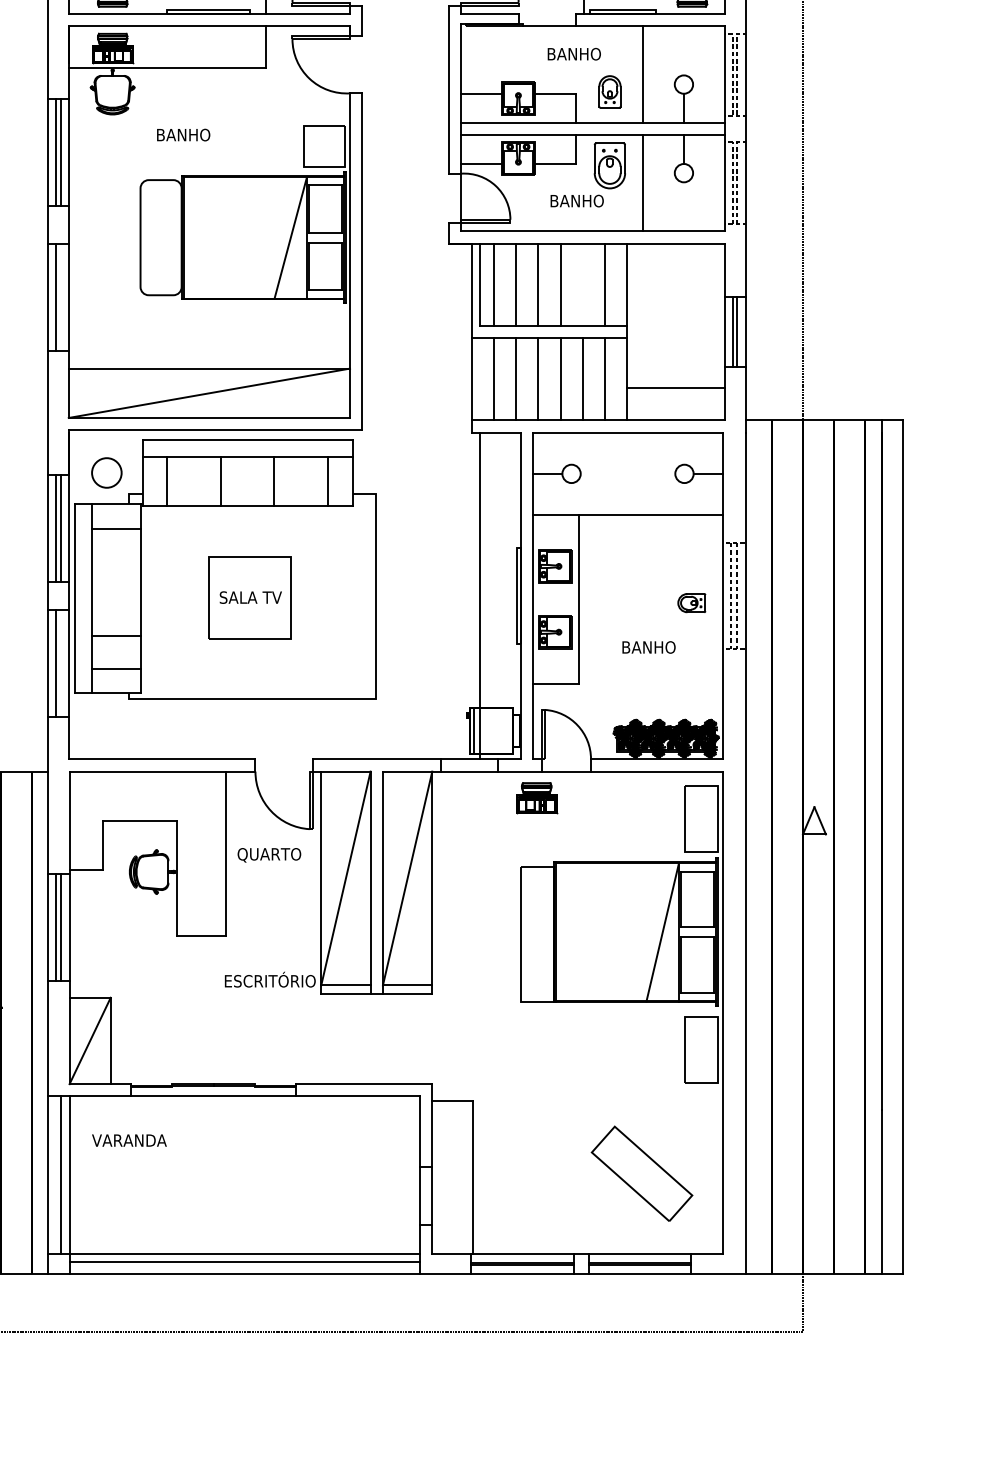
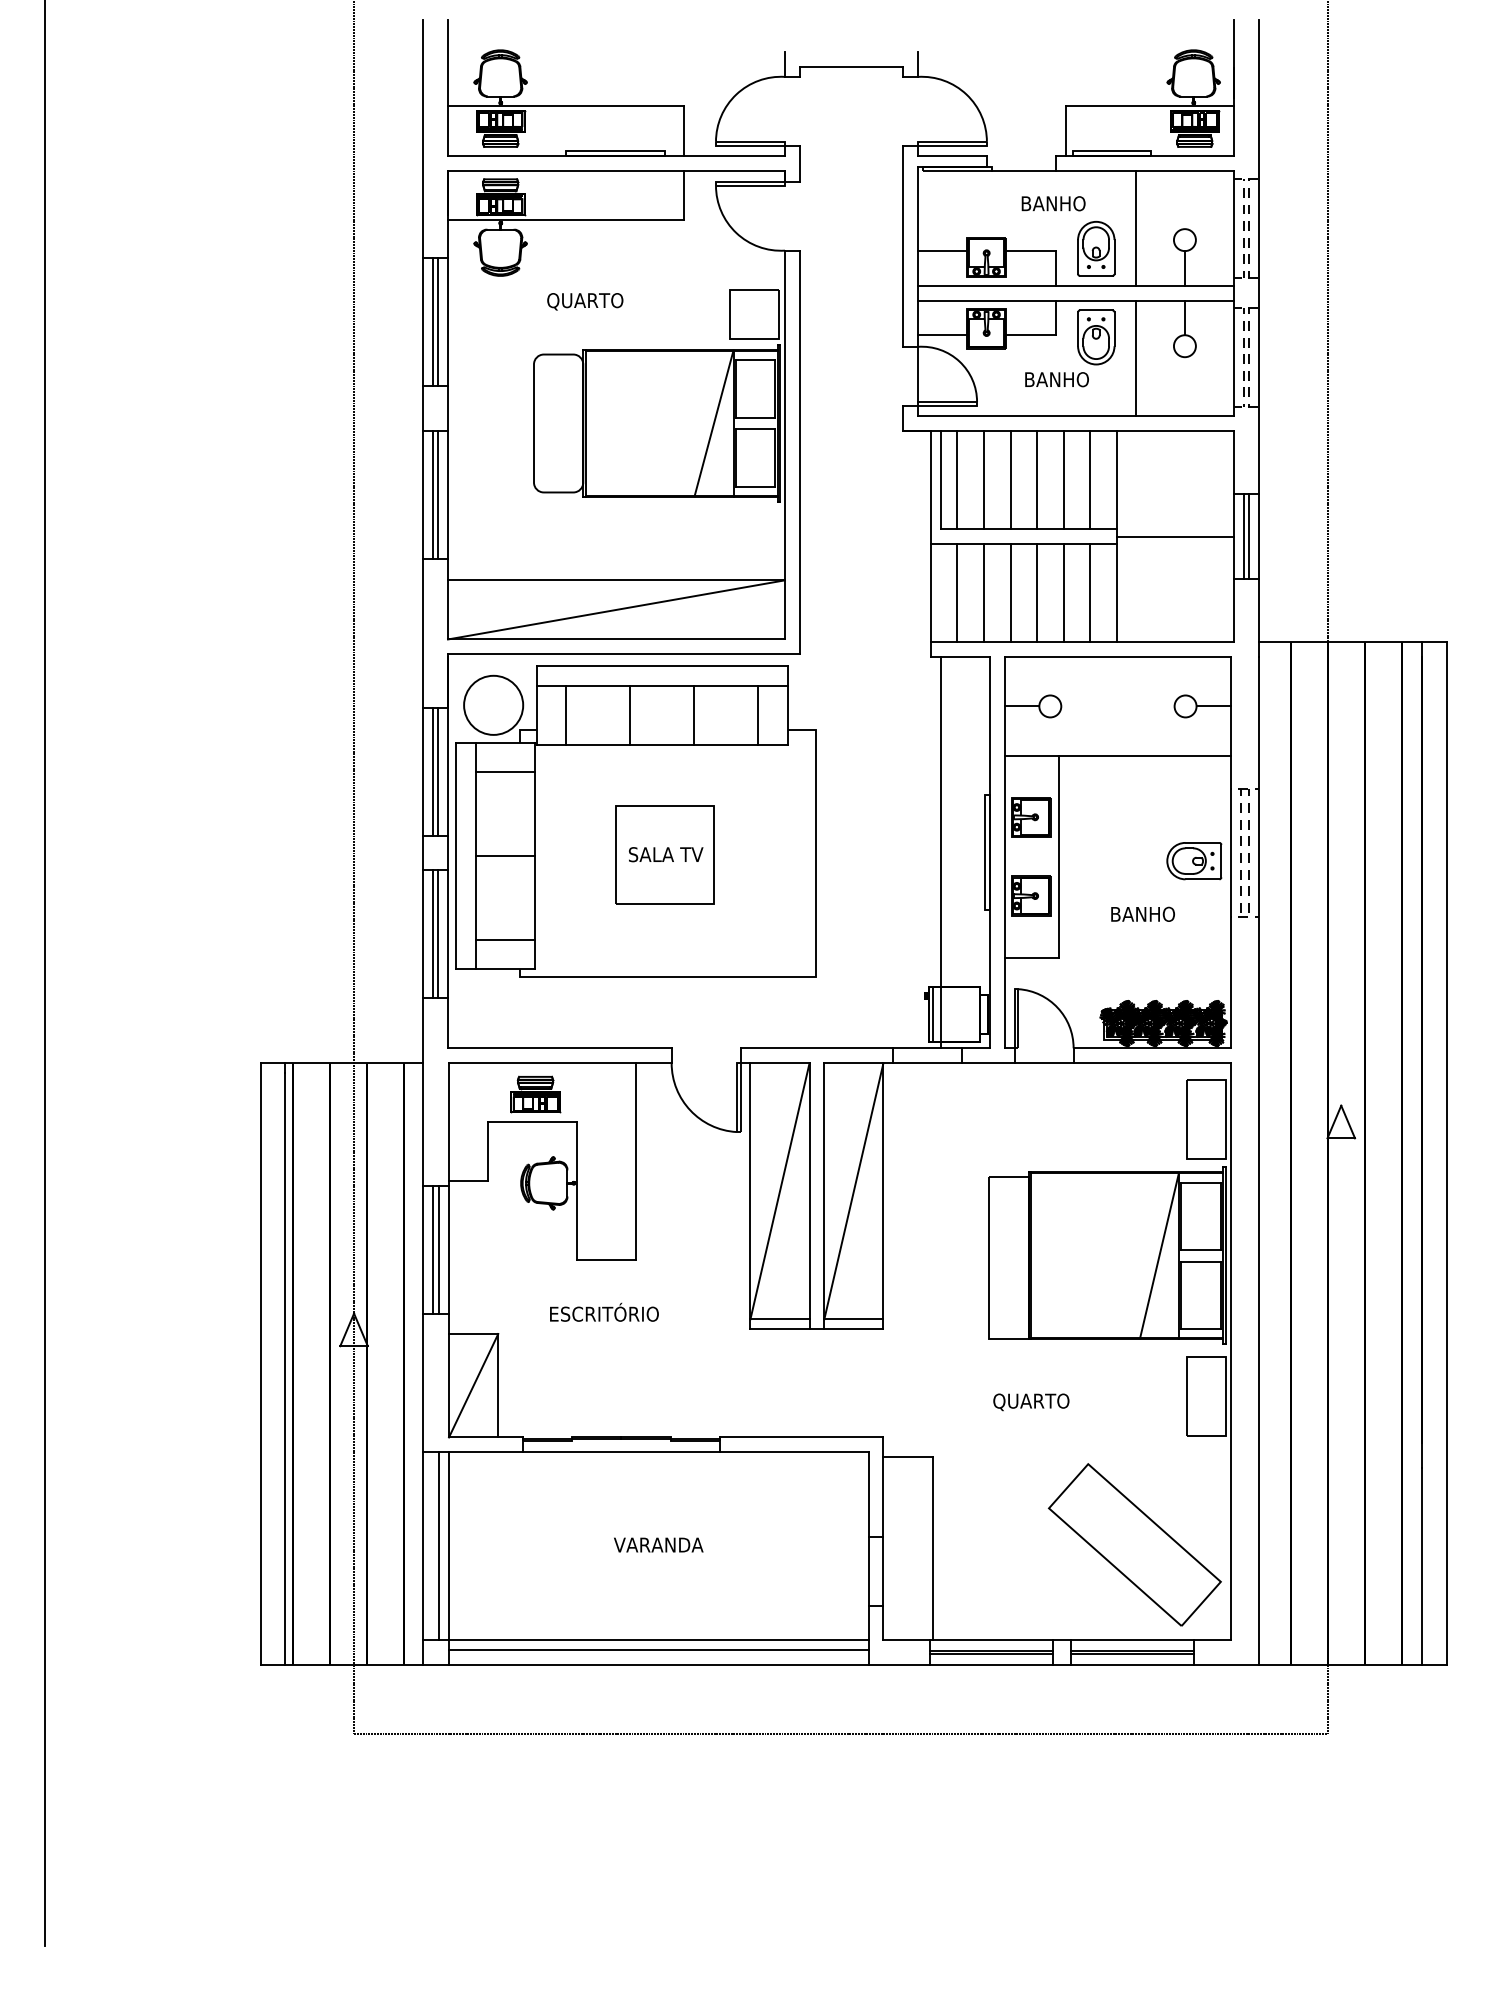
part: (610, 91) -> (1096, 248), size x1.43
text: (183, 135) -> (585, 301), BANHO -> QUARTO
line: (582, 284) -> (1063, 479), added
line: (60, 296) -> (438, 494), added
line: (676, 387) -> (1175, 536), moved
circle: (106, 472) -> (493, 704), size x1.67
part: (691, 603) -> (1194, 861), size x1.67
line: (115, 636) -> (504, 856), moved
line: (60, 663) -> (438, 933), added
part: (536, 797) -> (535, 1094), moved
text: (269, 855) -> (1031, 1402), moved
text: (270, 978) -> (604, 1311), moved
text: (129, 1140) -> (658, 1544), moved
part: (641, 1173) -> (1134, 1544), size x1.43

